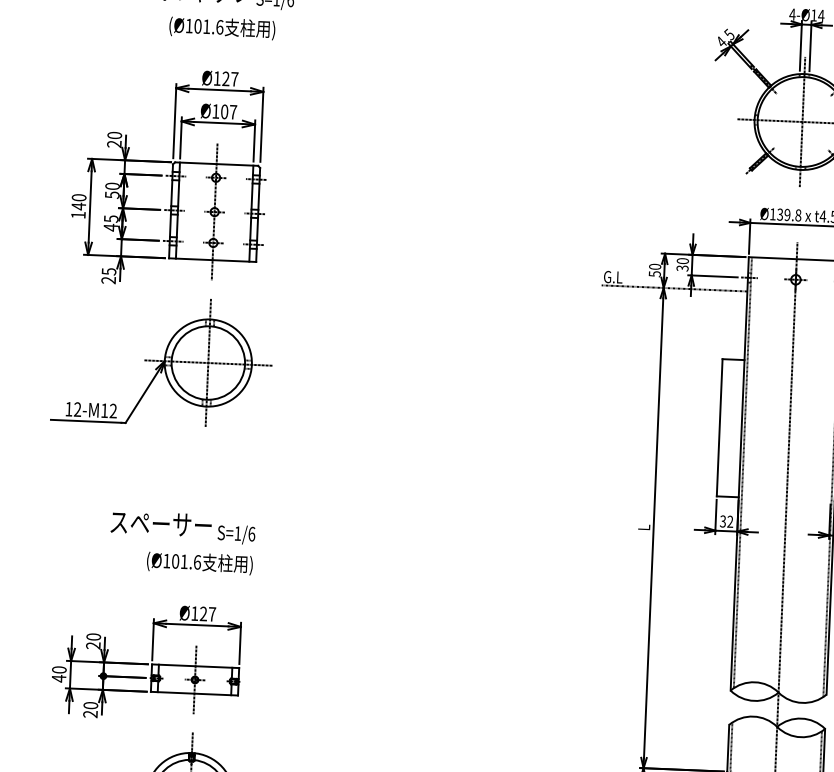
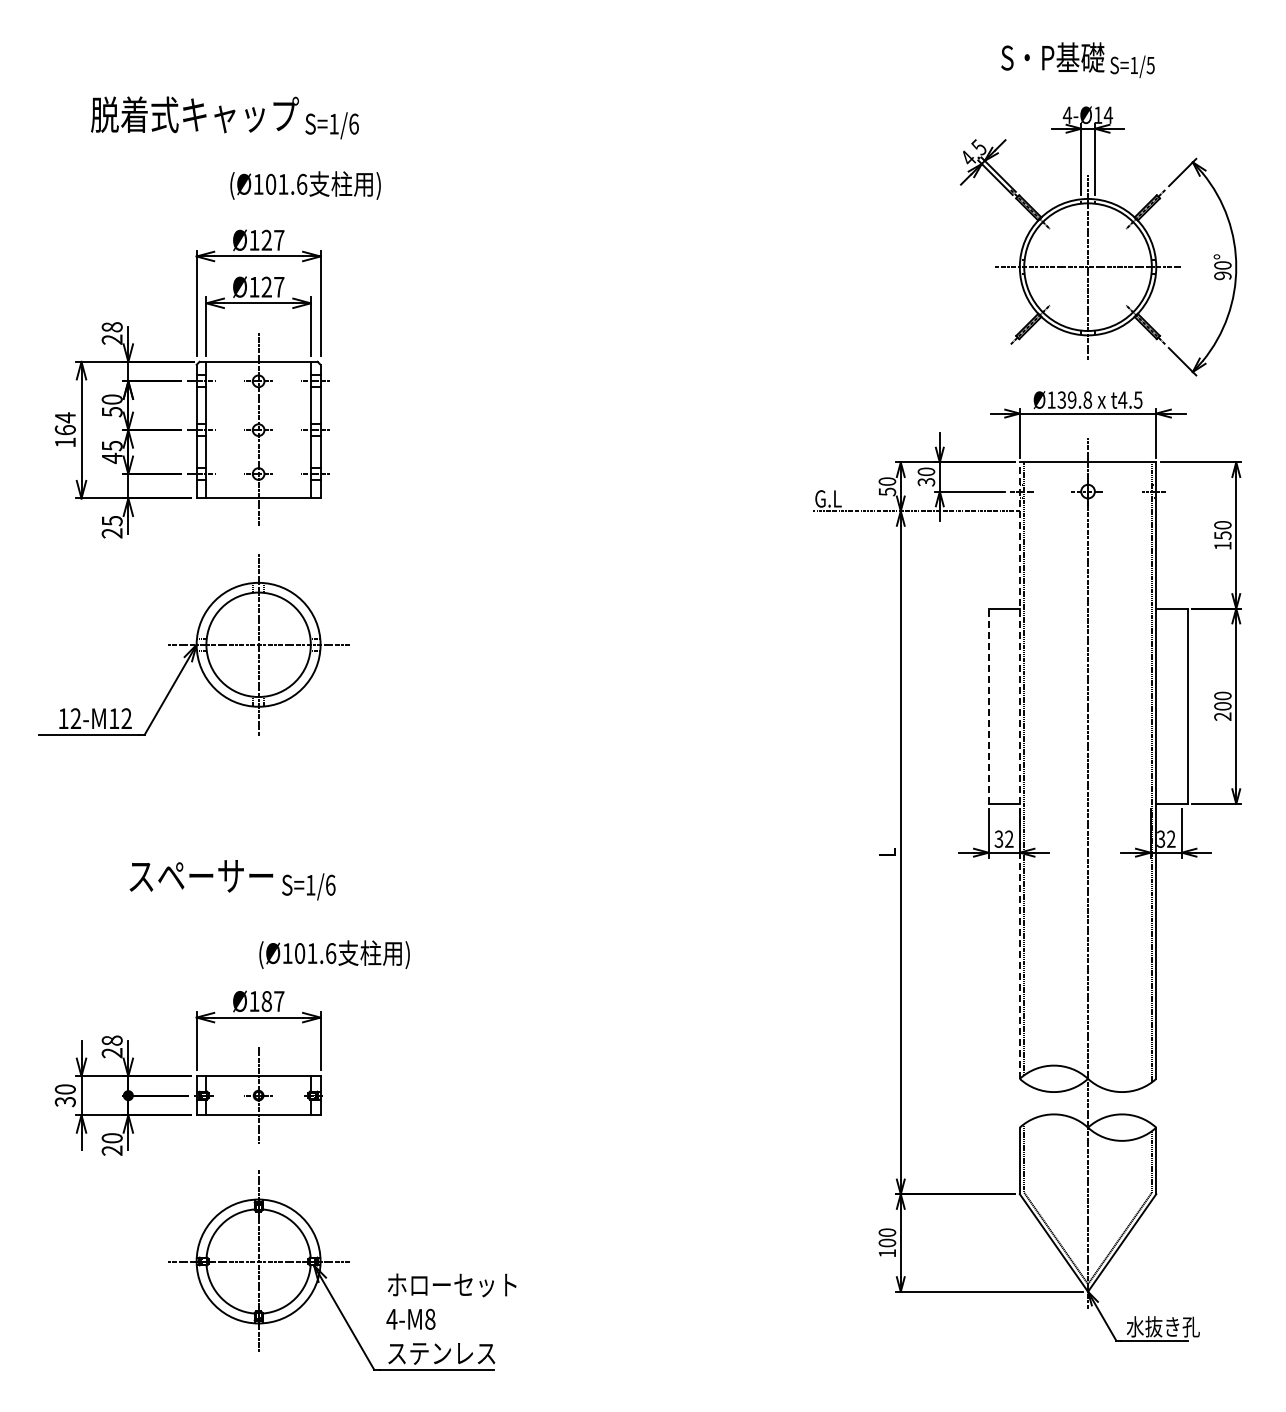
text: (222, 28) -> (305, 185), moved
text: (224, 111) -> (266, 286), Ø107 -> Ø127
text: (114, 135) -> (112, 327), 20 -> 28
text: (78, 201) -> (64, 423), 140 -> 164
line: (719, 427) -> (988, 706), solid -> dashed
line: (739, 473) -> (1019, 770), solid -> dashed
text: (199, 563) -> (334, 954), moved
text: (203, 614) -> (266, 1001), Ø127 -> Ø187
text: (93, 636) -> (112, 1040), 20 -> 28
text: (58, 678) -> (64, 1101), 40 -> 30

